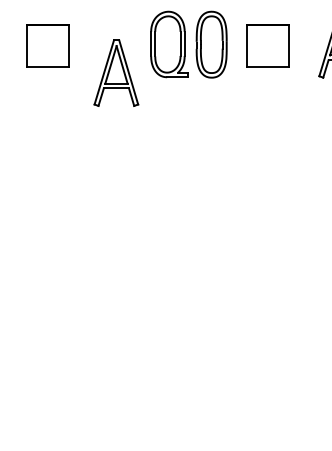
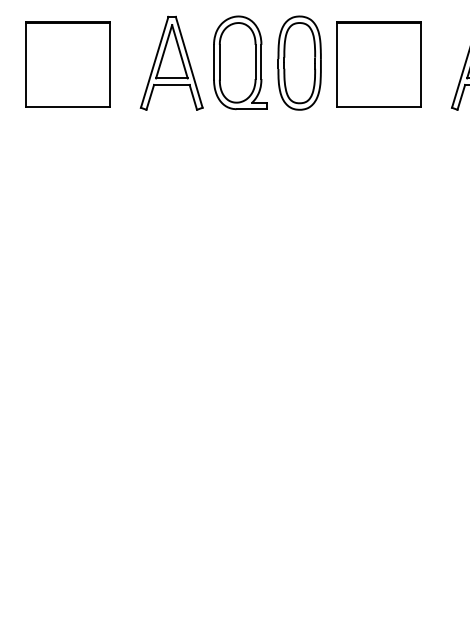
part: (47, 45) -> (67, 64), size x1.43
part: (267, 45) -> (378, 64), size x1.43
part: (116, 72) -> (171, 62), moved

